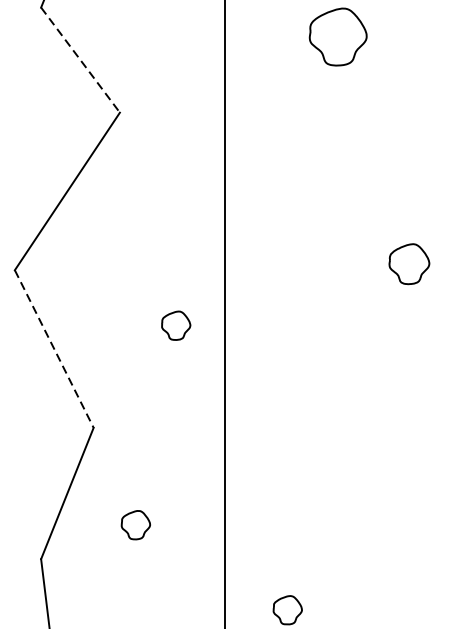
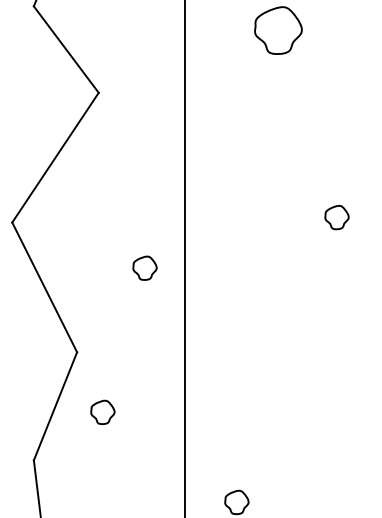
line: (80, 61) -> (66, 50), dashed -> solid
part: (408, 264) -> (336, 217), size x0.71
line: (54, 349) -> (44, 287), dashed -> solid
part: (135, 524) -> (102, 411), moved

